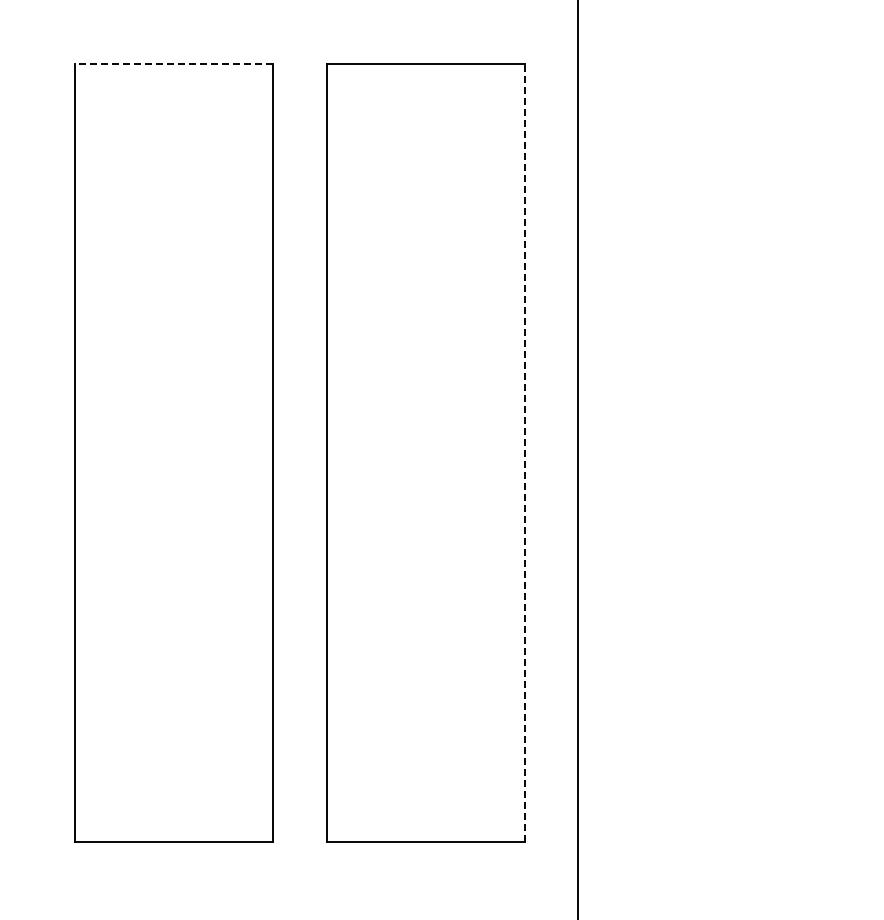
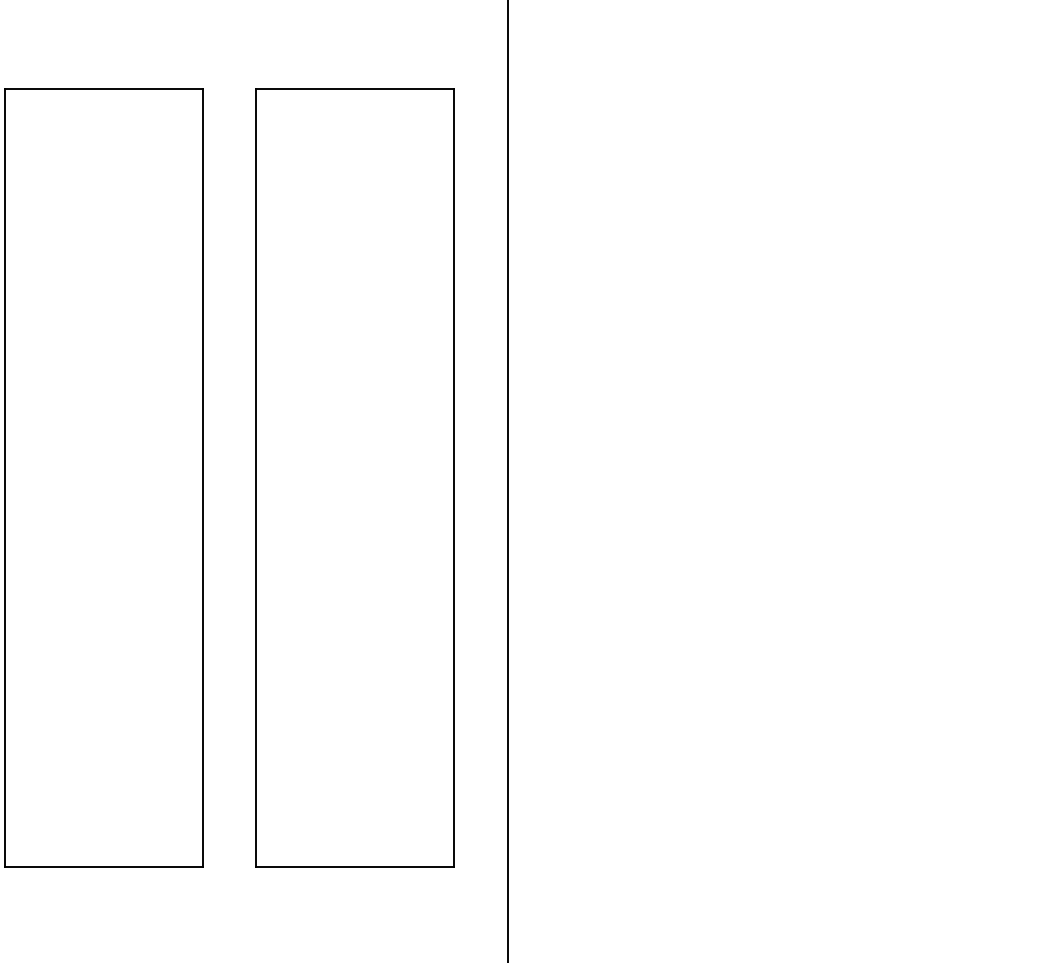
line: (173, 64) -> (103, 89), dashed -> solid
line: (524, 452) -> (454, 477), dashed -> solid

